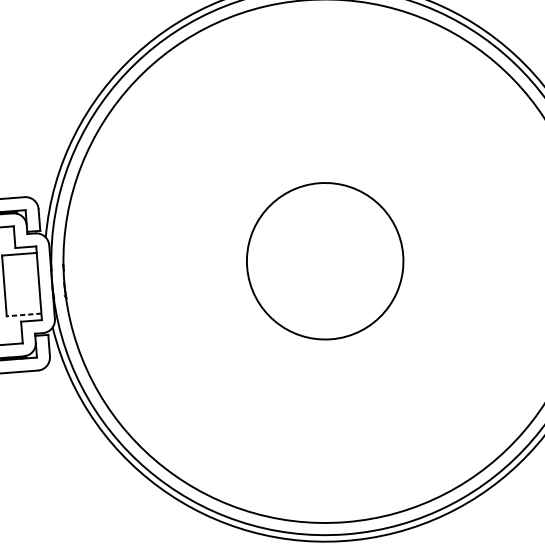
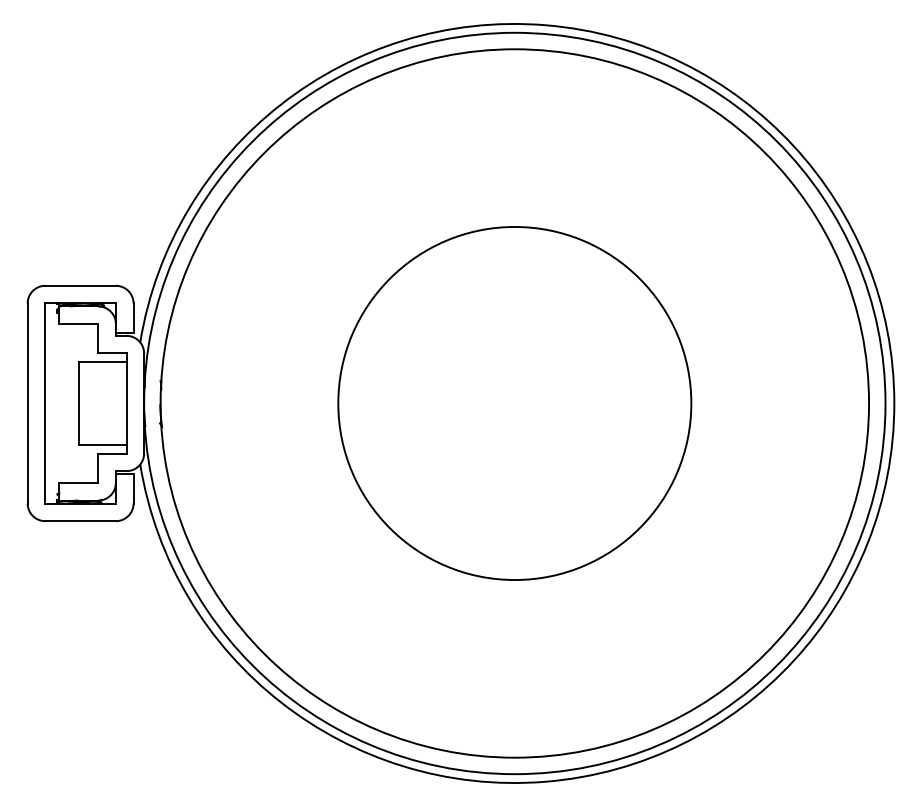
circle: (324, 261) -> (514, 403), size x1.67
line: (23, 314) -> (102, 444), dashed -> solid

